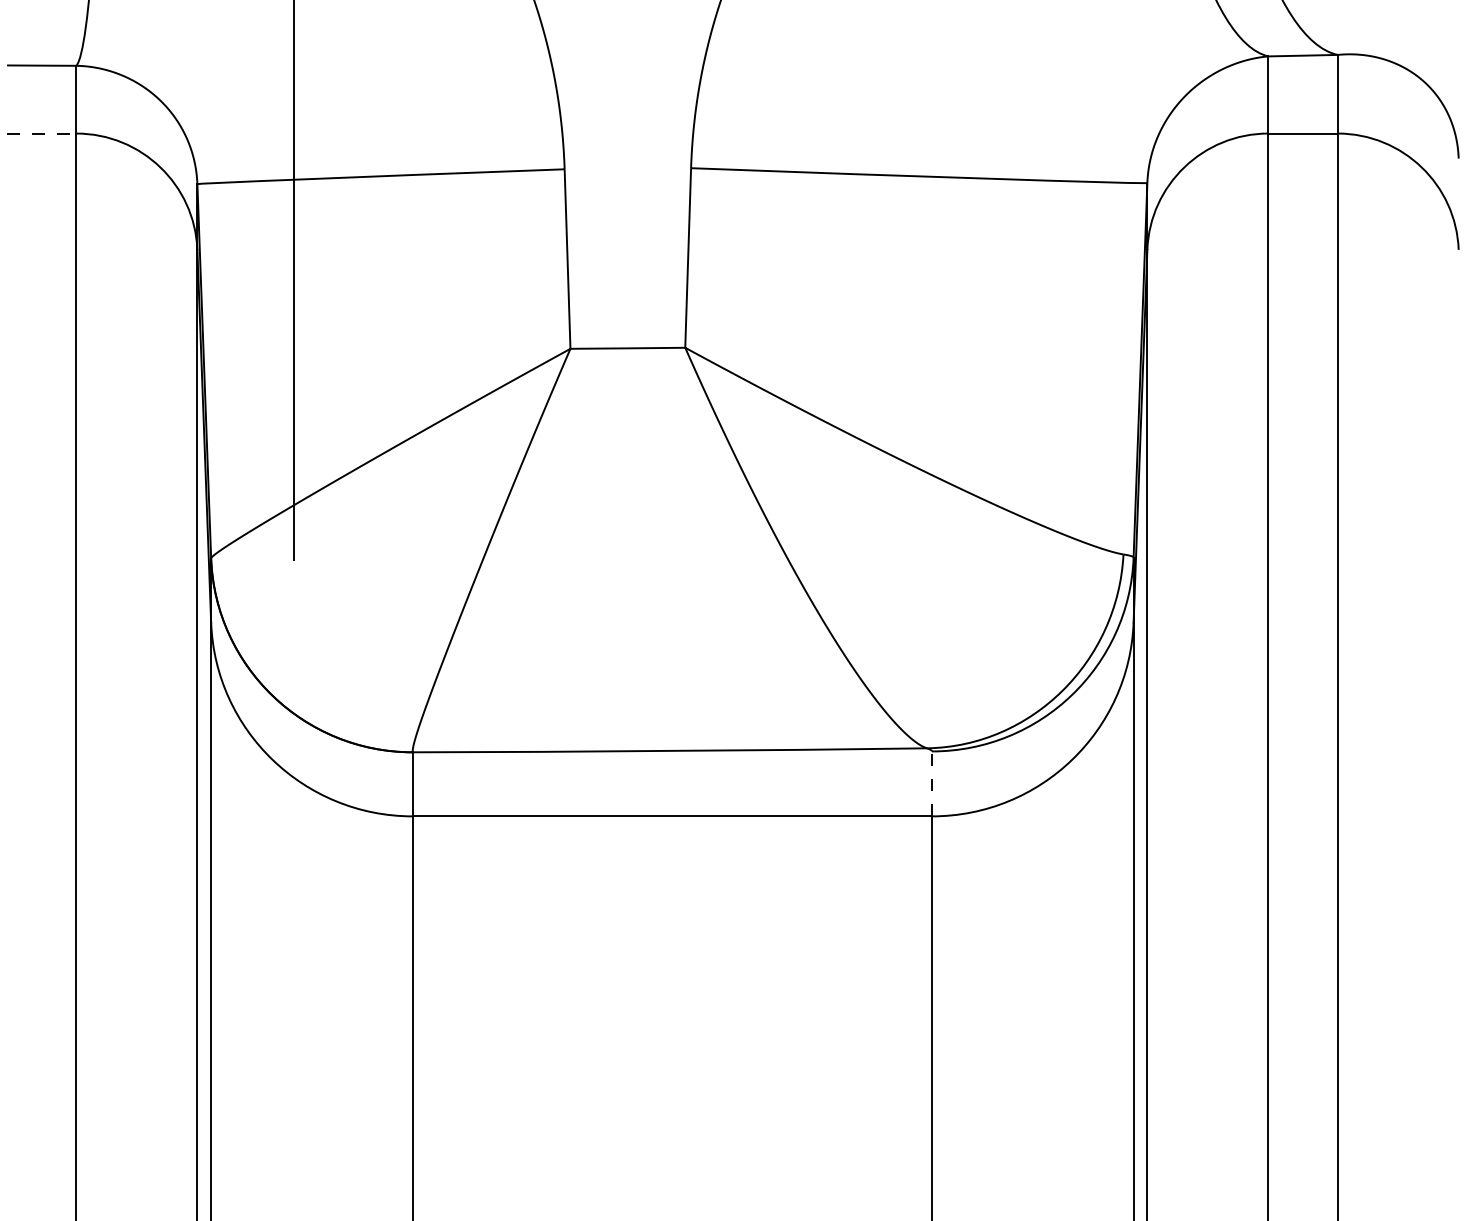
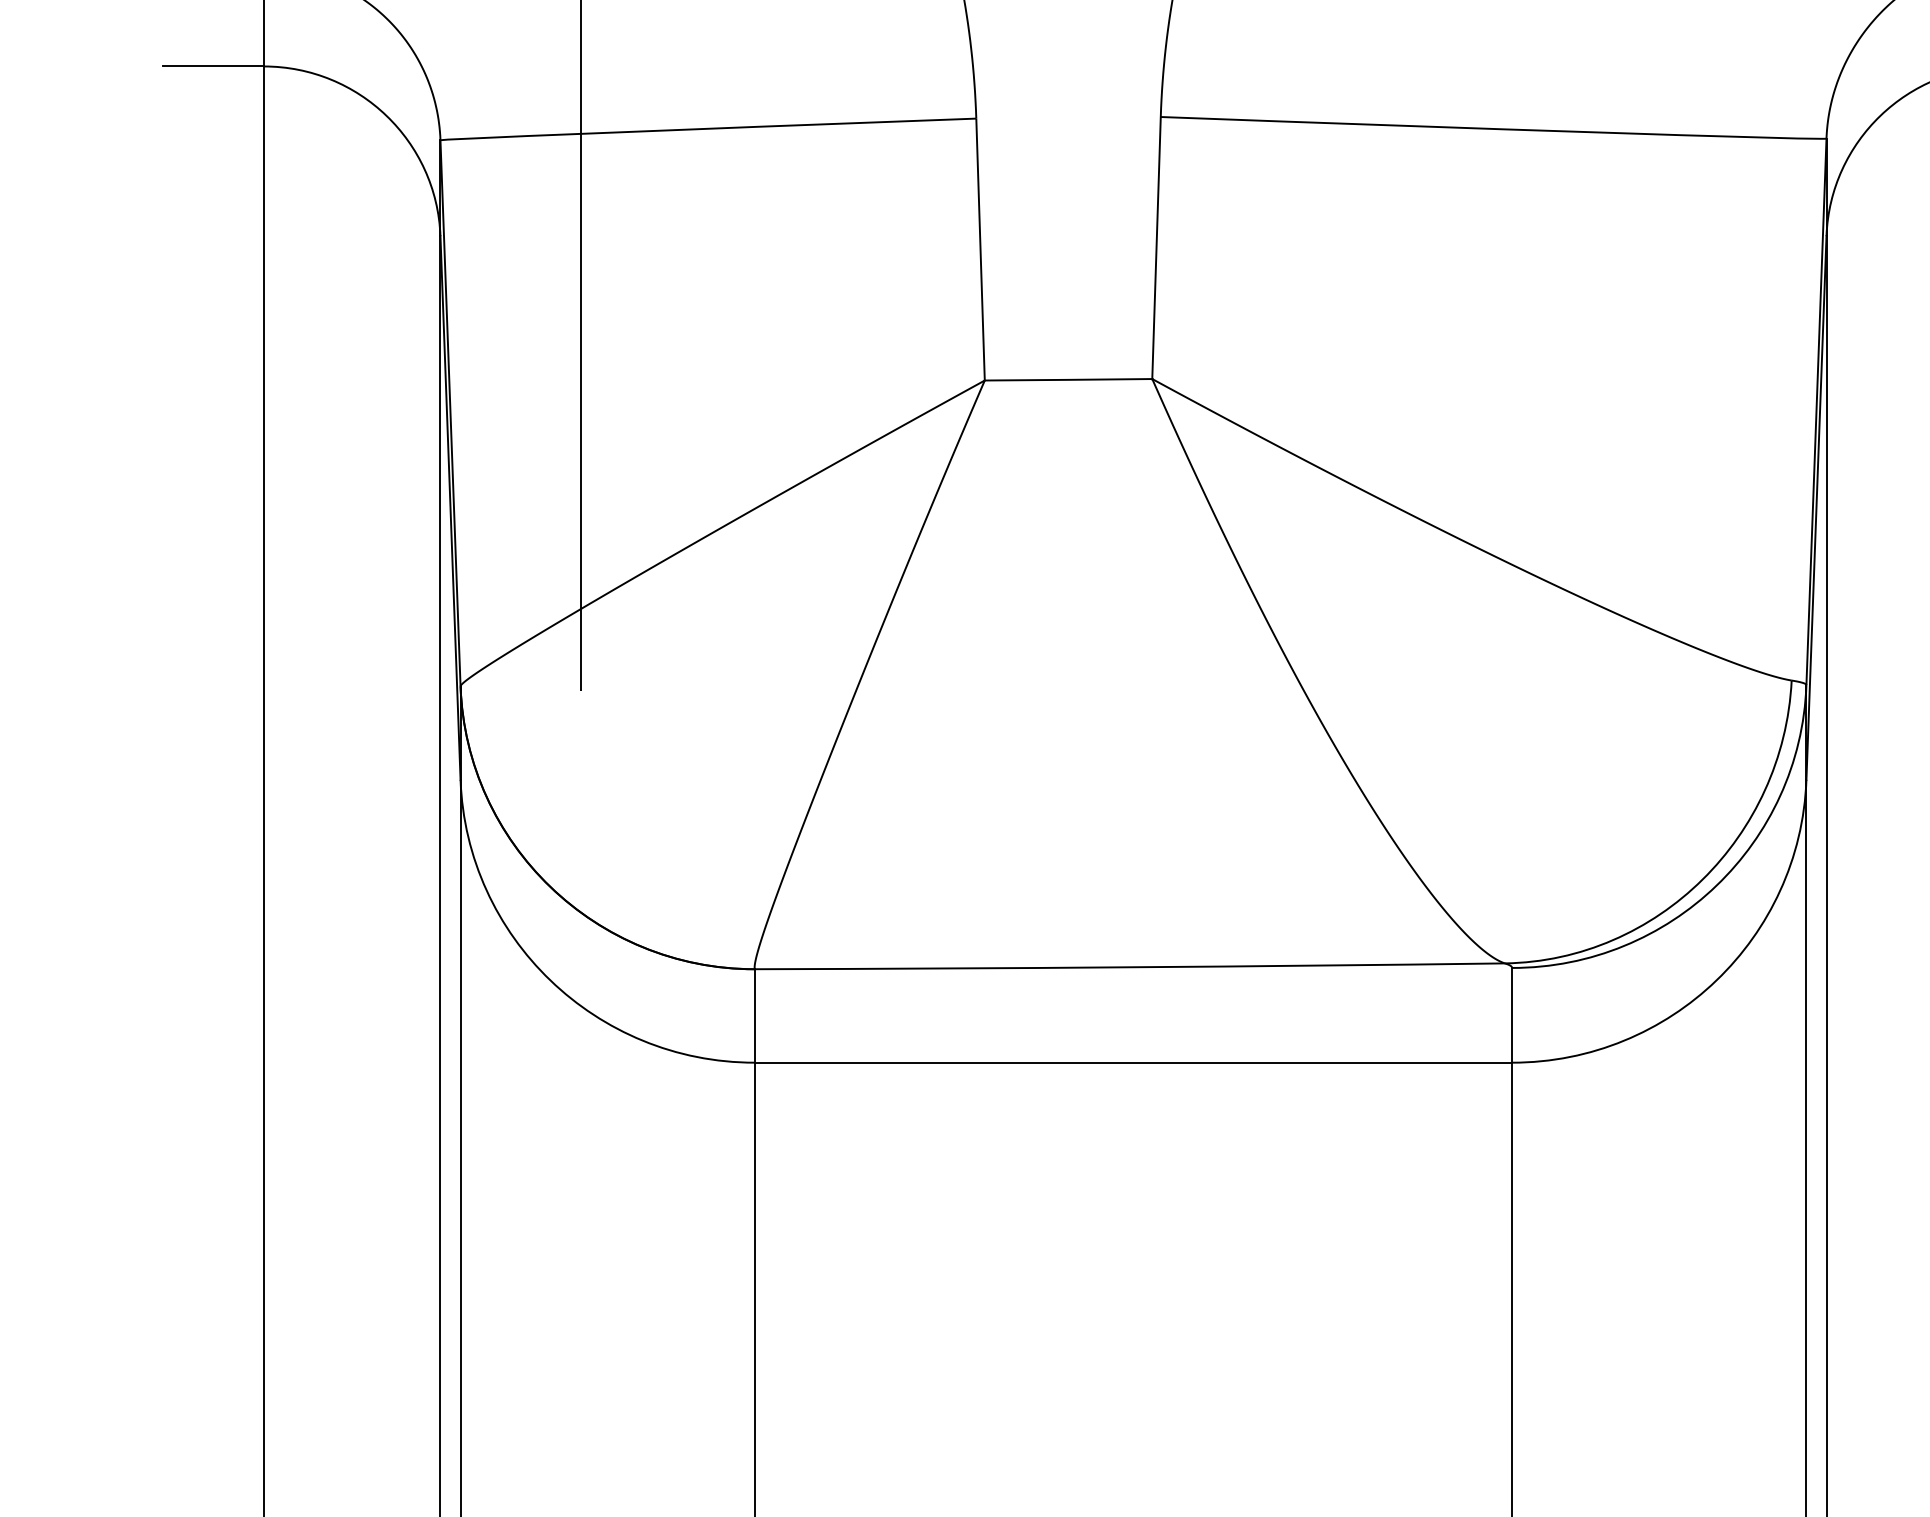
line: (41, 133) -> (213, 66), dashed -> solid
line: (931, 783) -> (1511, 1014), dashed -> solid

